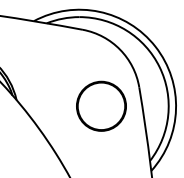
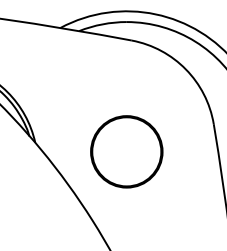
circle: (101, 105) -> (126, 150), moved

